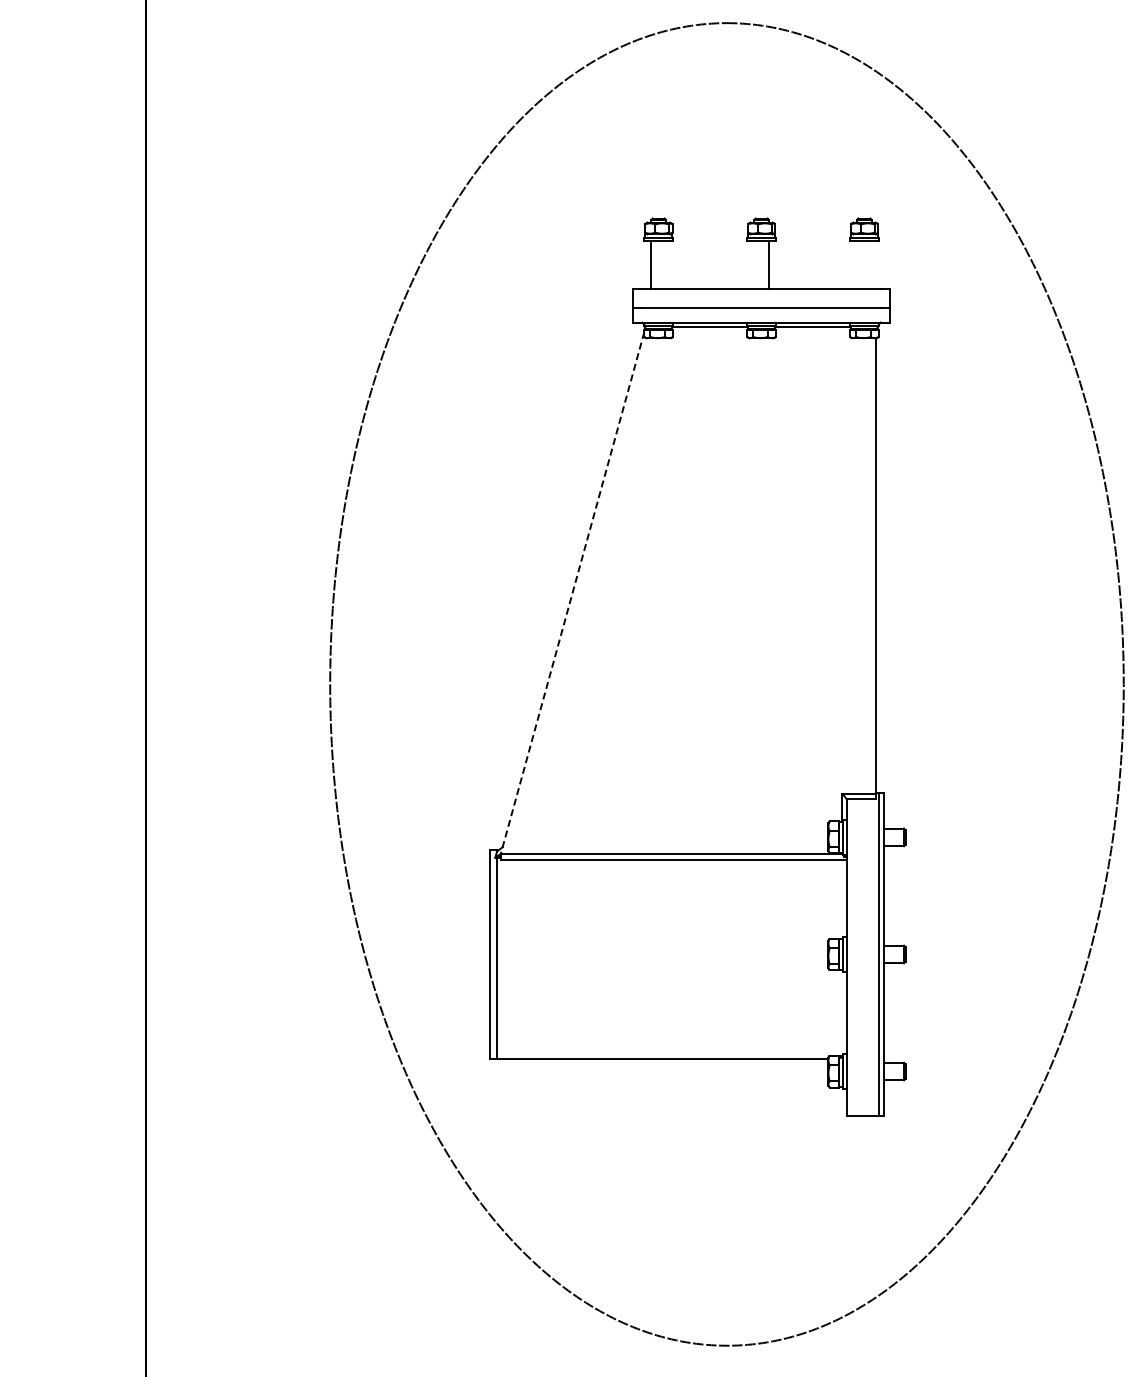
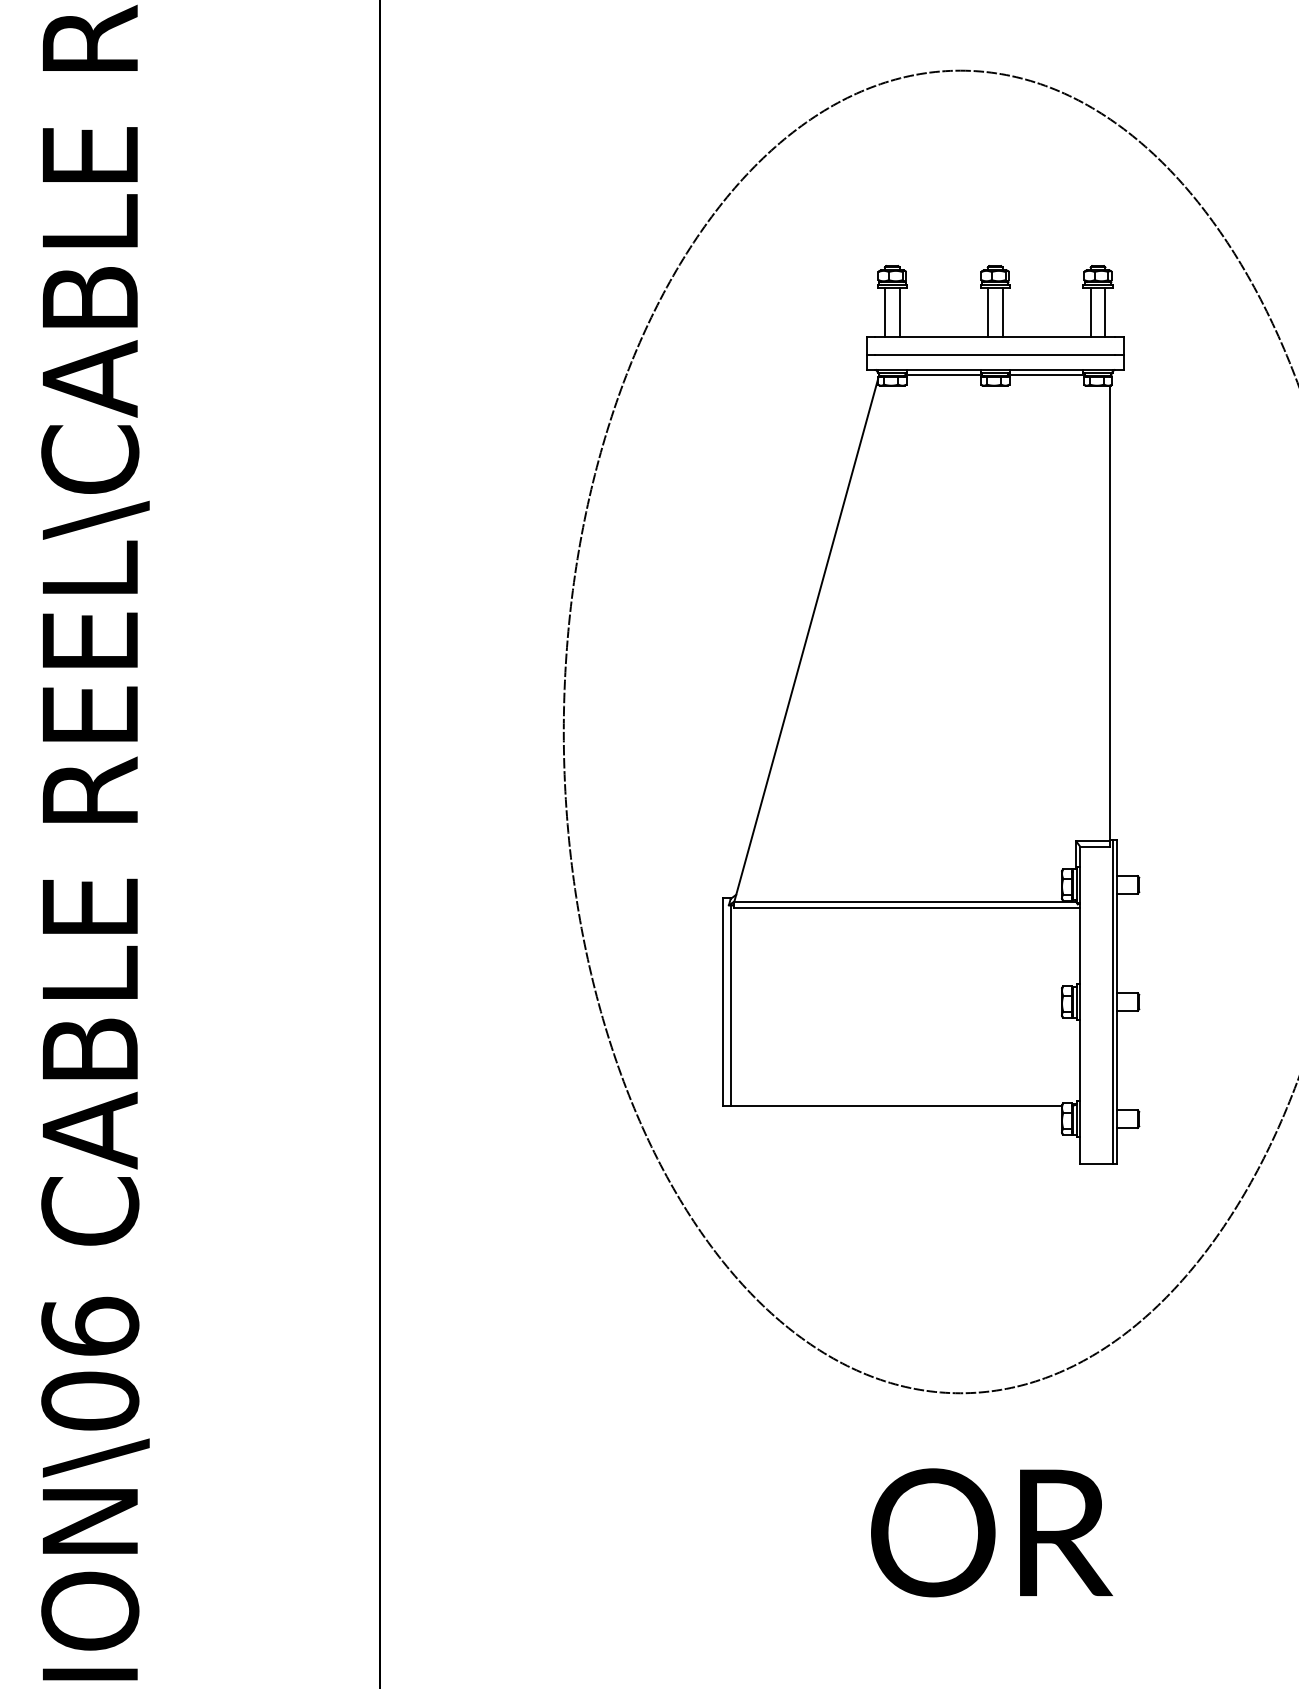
line: (665, 264) -> (899, 312), added
line: (753, 264) -> (987, 312), added
line: (856, 264) -> (1090, 312), added
line: (871, 264) -> (1105, 312), added
line: (571, 594) -> (805, 642), dashed -> solid

